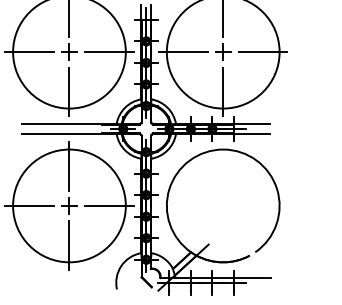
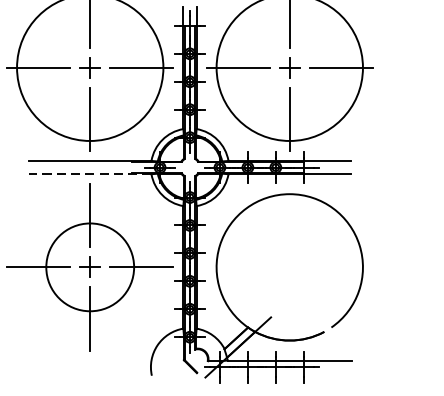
line: (68, 134) -> (88, 174), solid -> dashed
circle: (69, 205) -> (90, 266), size x0.6

